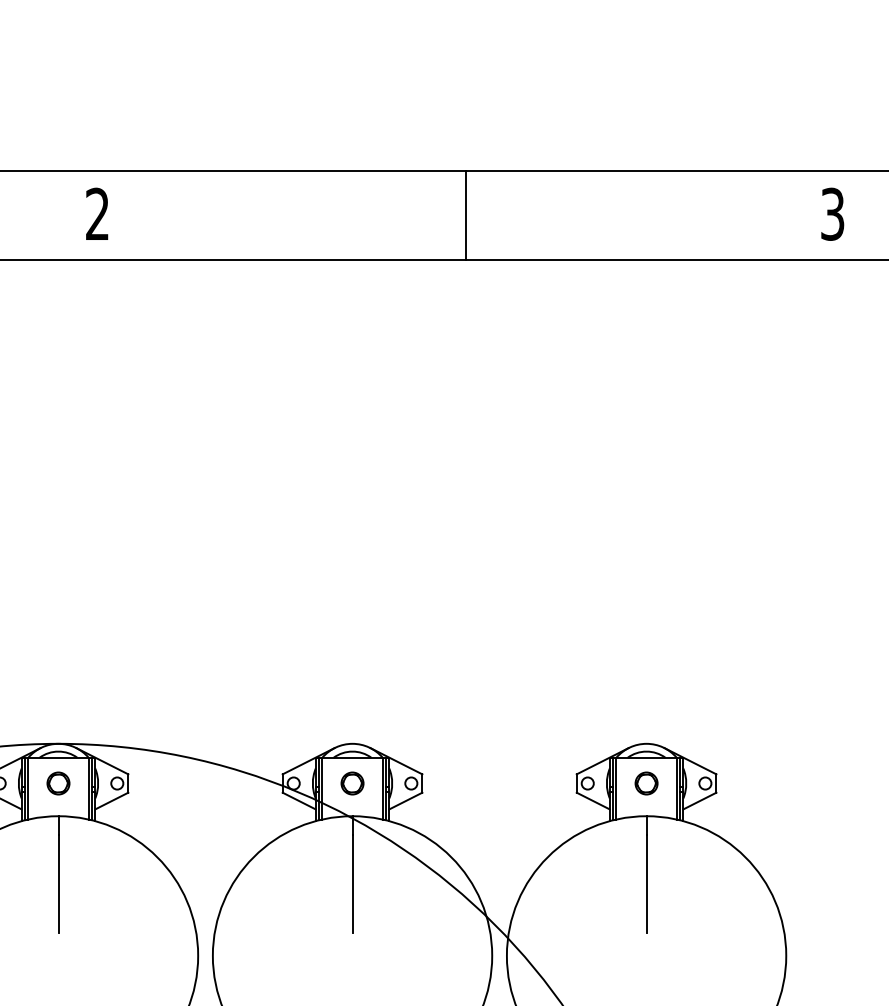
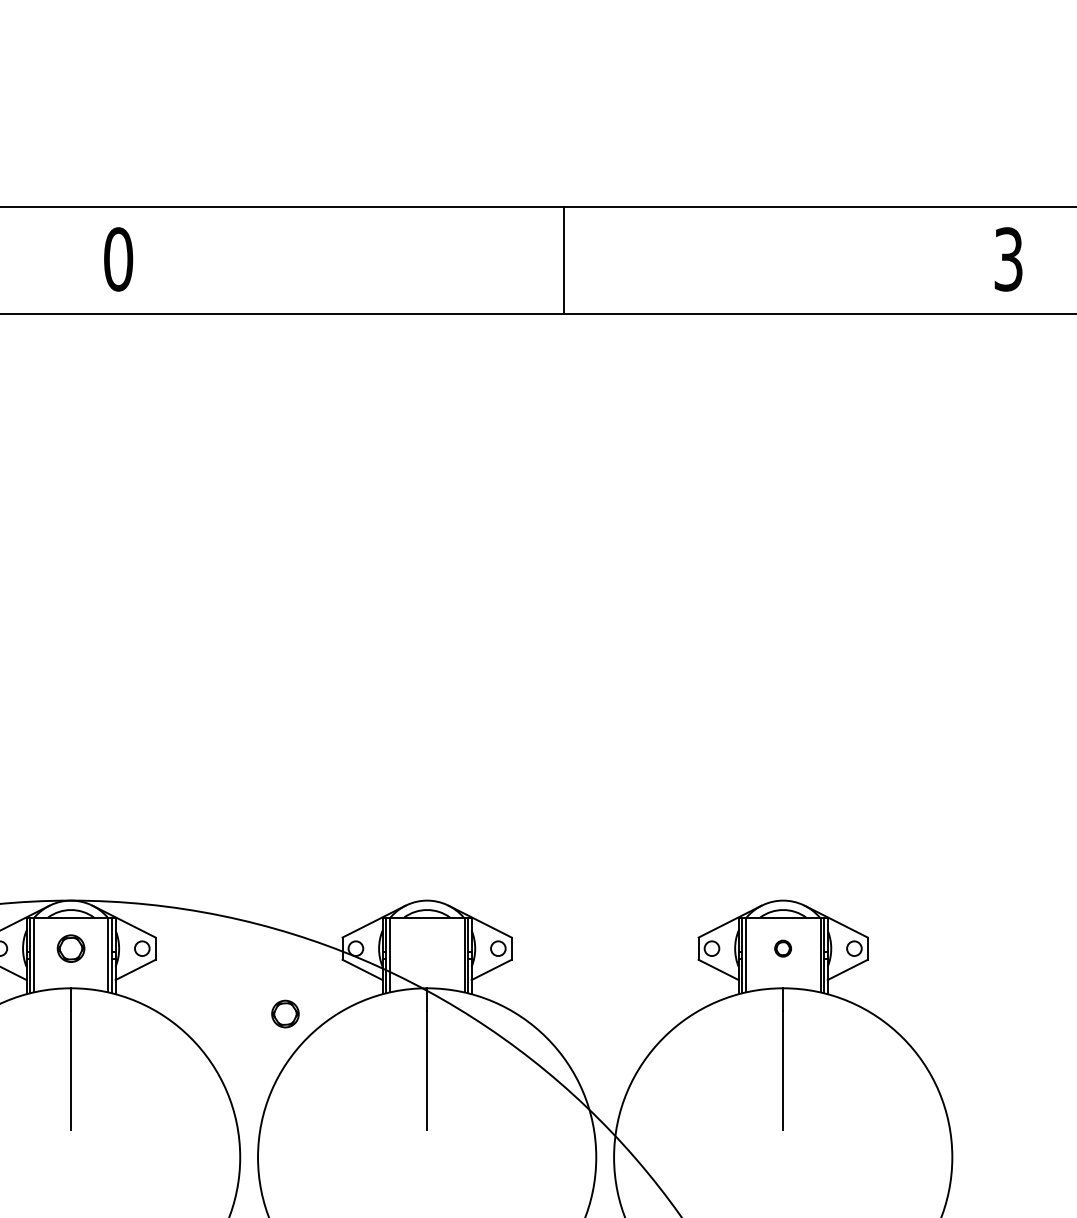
text: (97, 213) -> (118, 258), 2 -> 0
part: (352, 783) -> (285, 1014), moved
part: (646, 783) -> (783, 948), size x0.6

